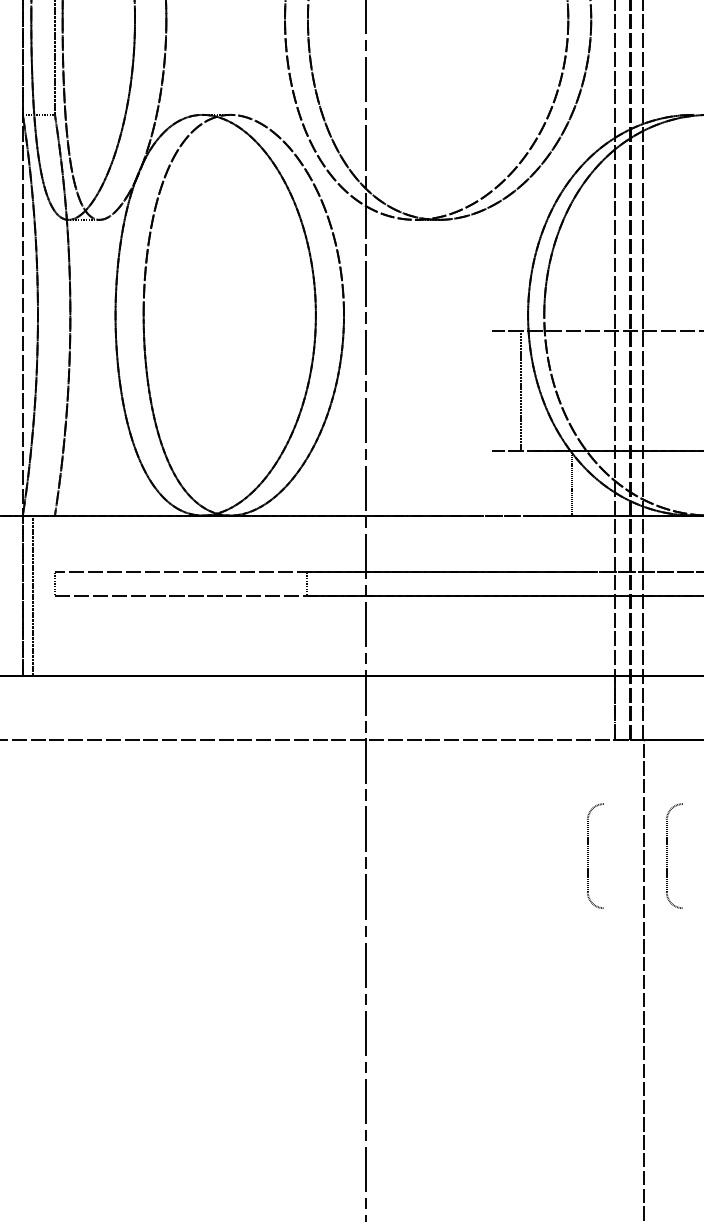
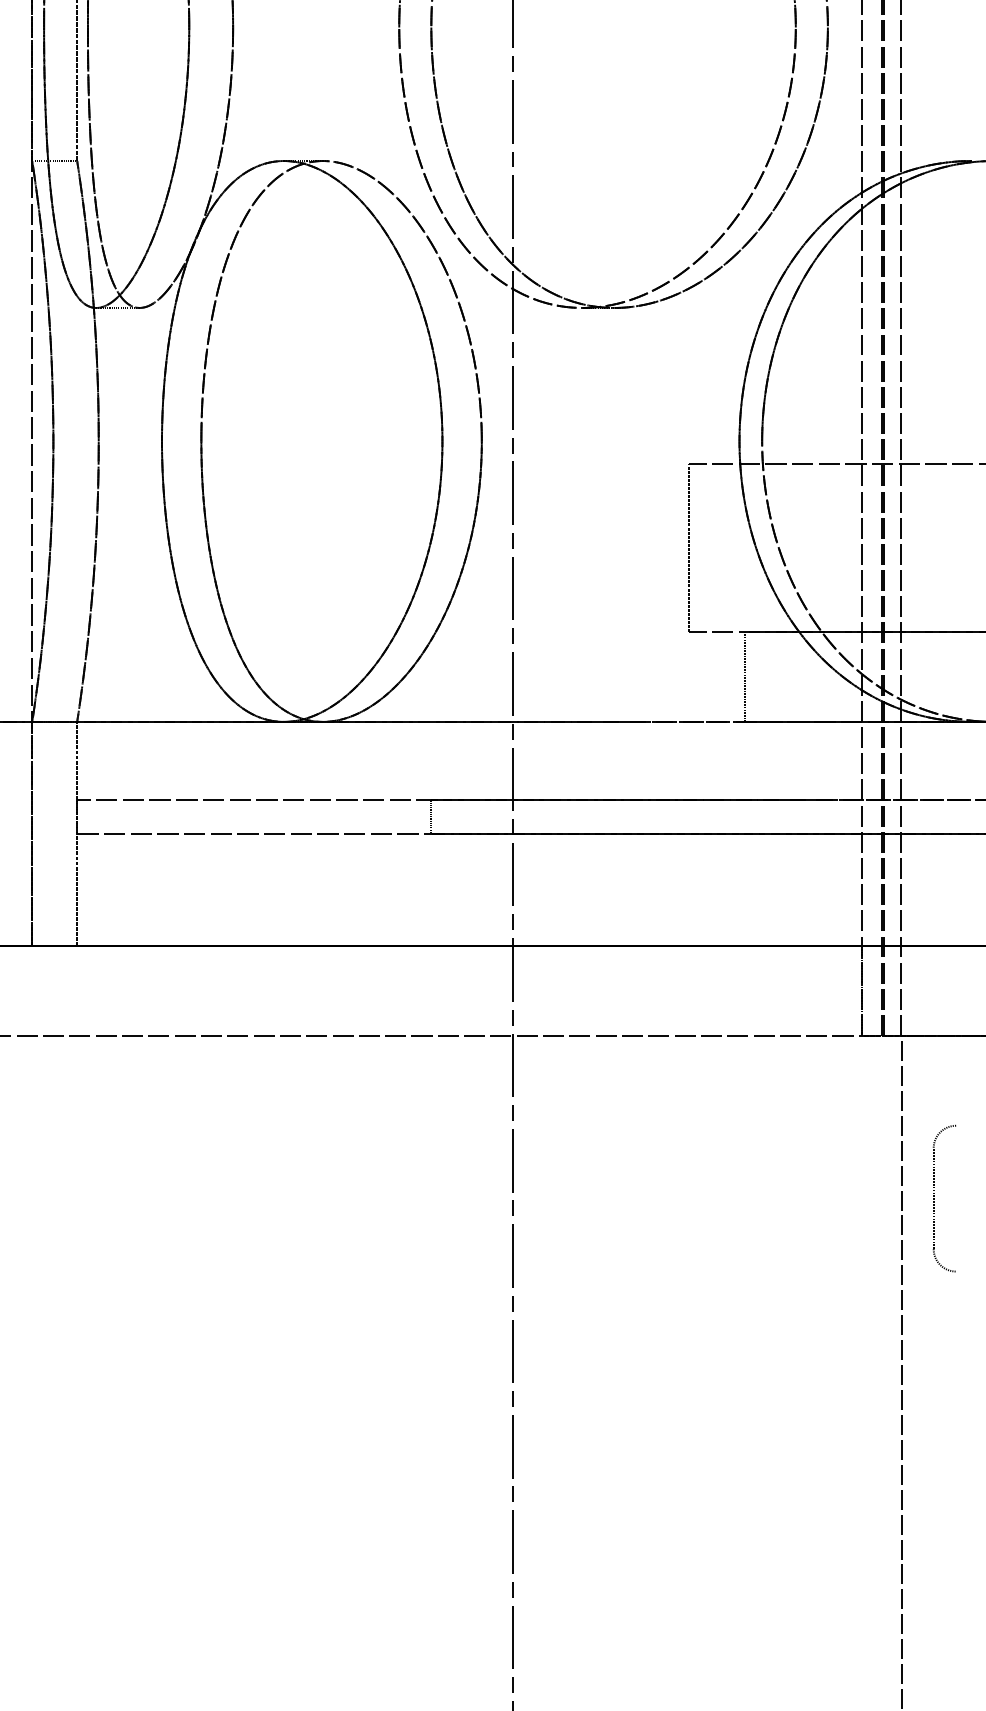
line: (520, 391) -> (688, 548), moved
line: (571, 483) -> (744, 677), moved
line: (32, 595) -> (76, 833), moved
part: (588, 854) -> (824, 1196), removed

